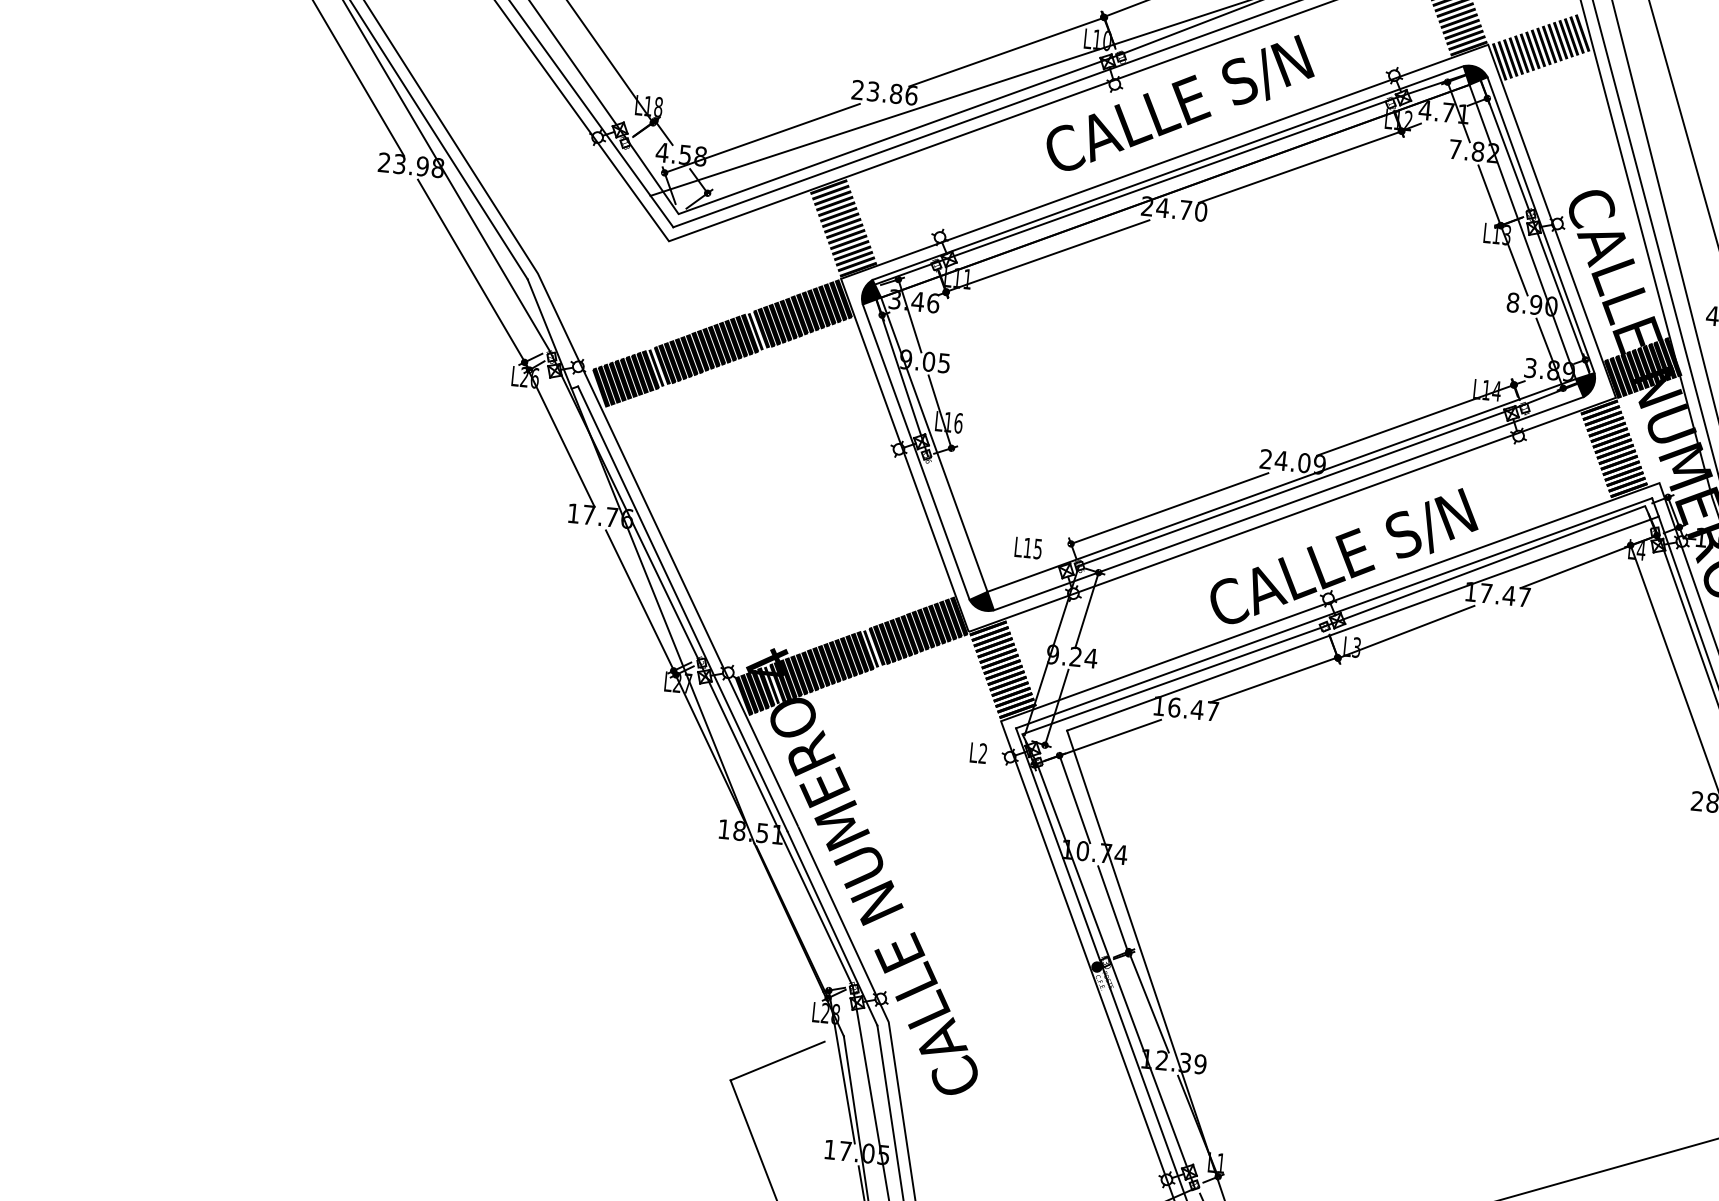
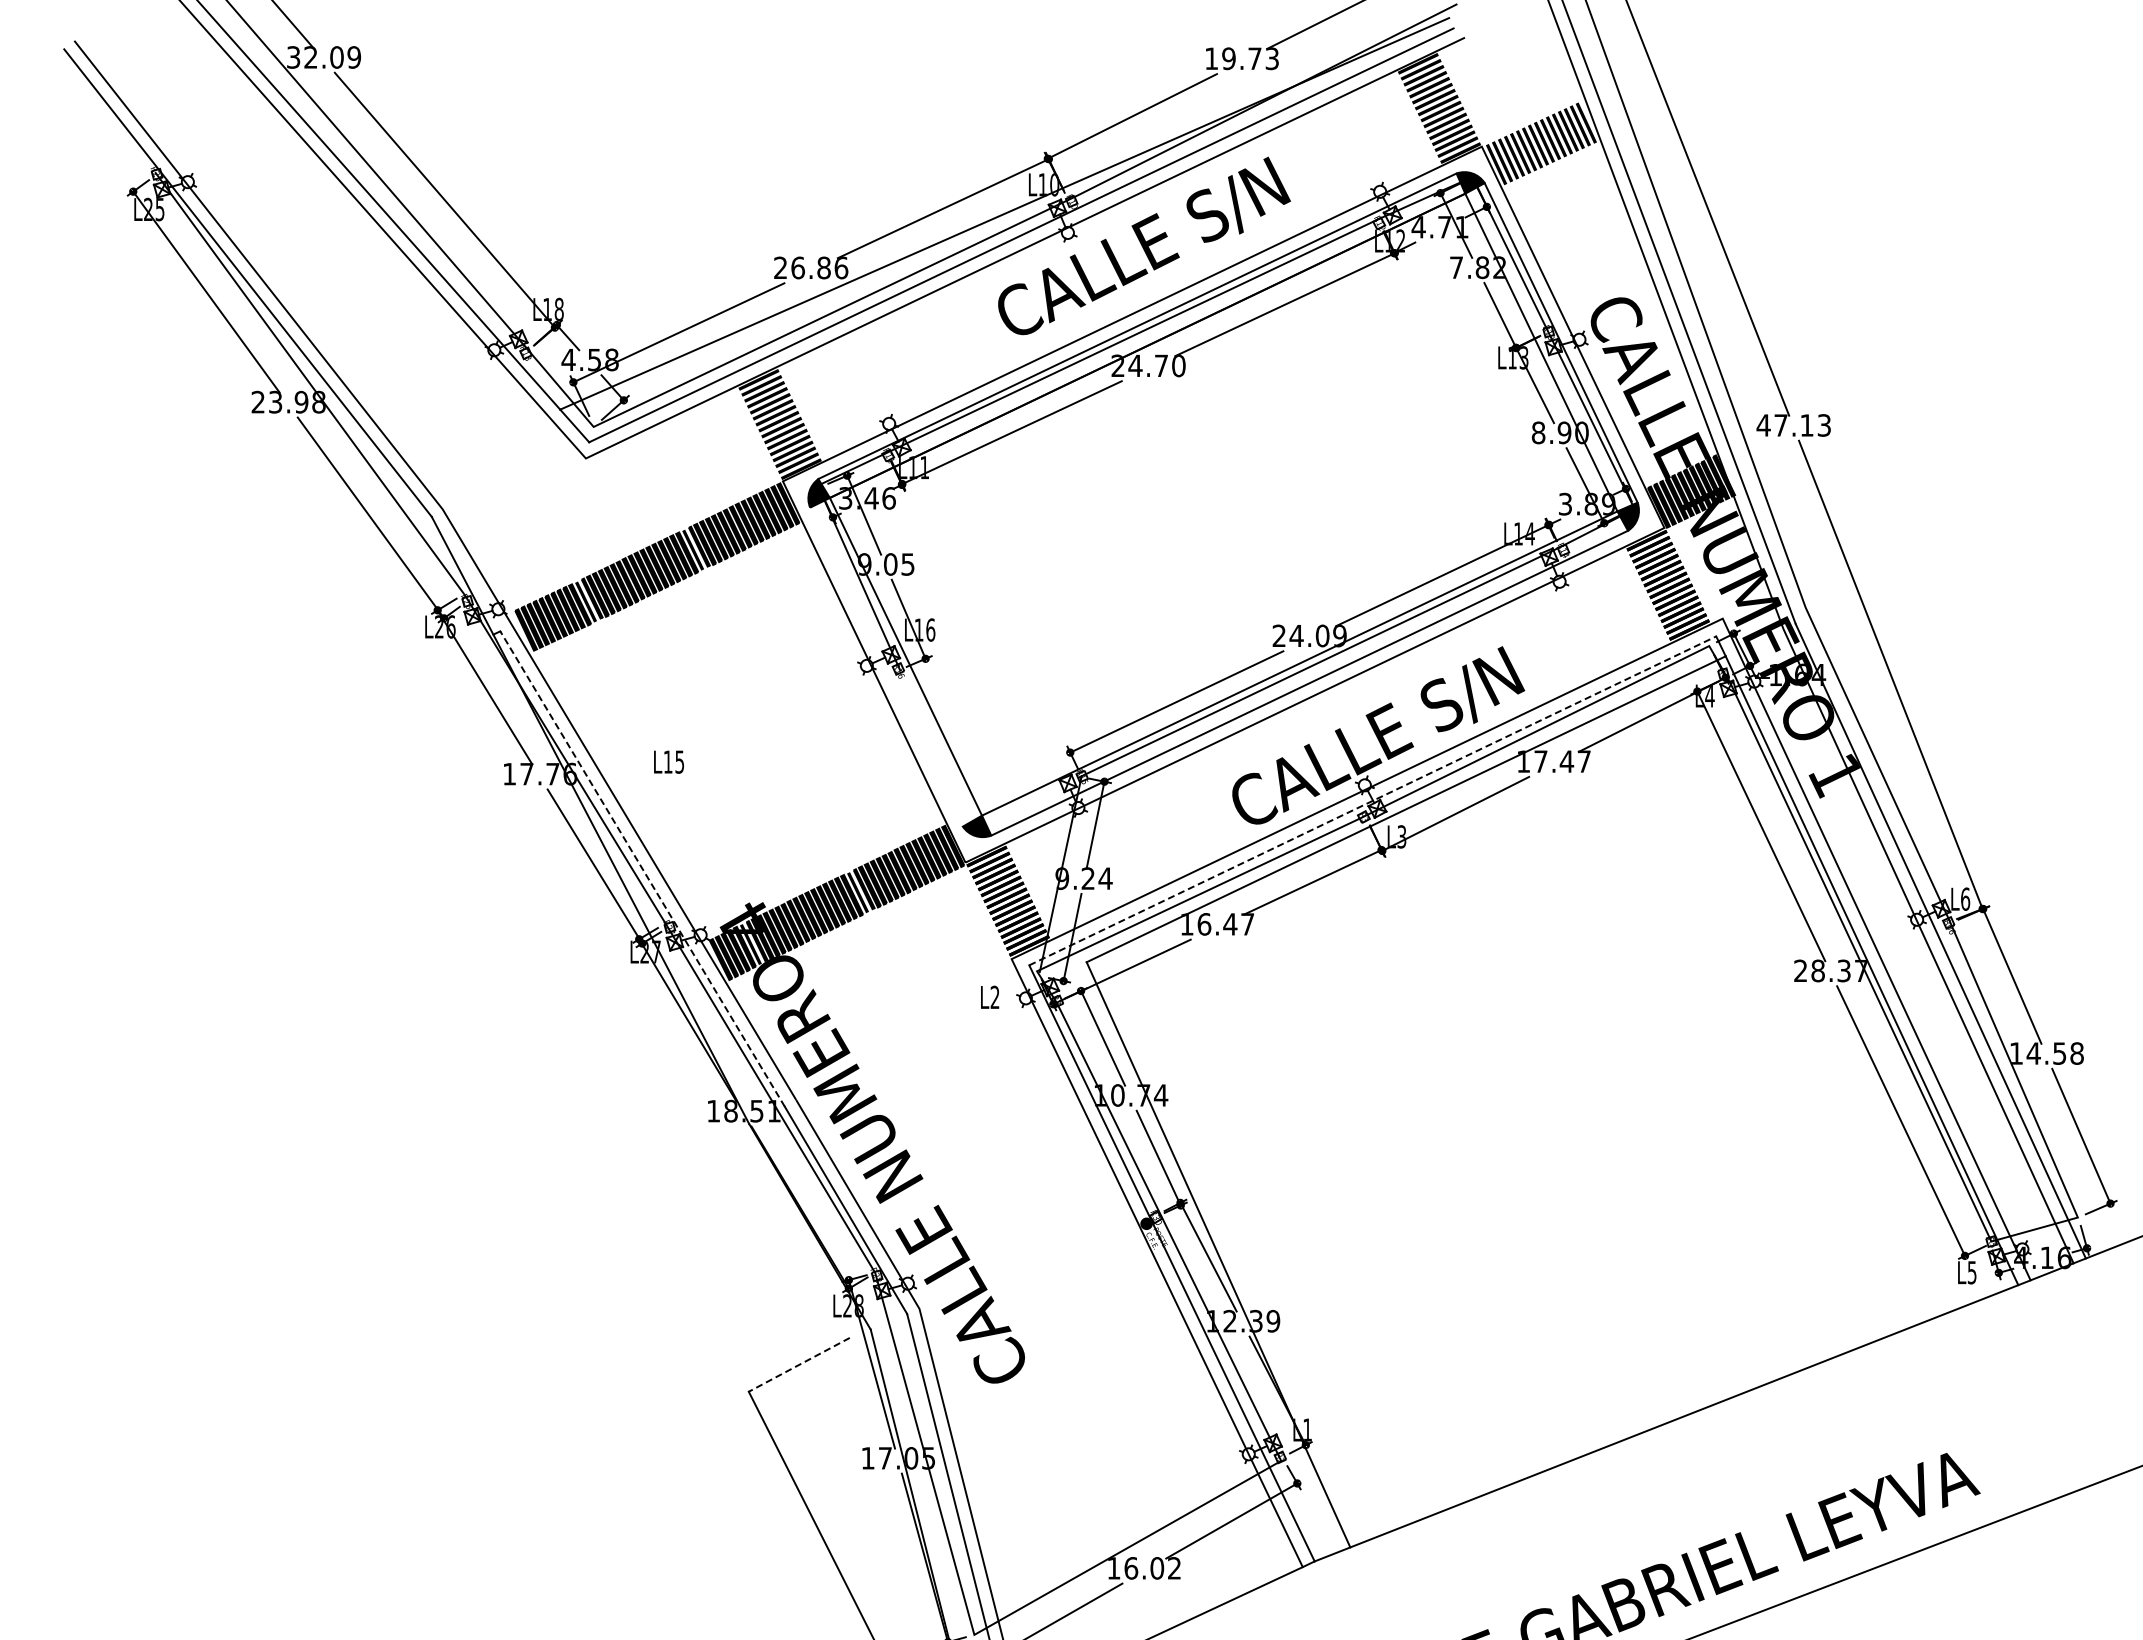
text: (872, 91) -> (797, 267), 23.86 -> 26.86
line: (916, 451) -> (886, 666), removed
text: (1028, 547) -> (668, 761), moved
line: (682, 608) -> (642, 868), solid -> dashed
line: (1333, 612) -> (1372, 800), solid -> dashed
line: (776, 1061) -> (798, 1365), solid -> dashed

